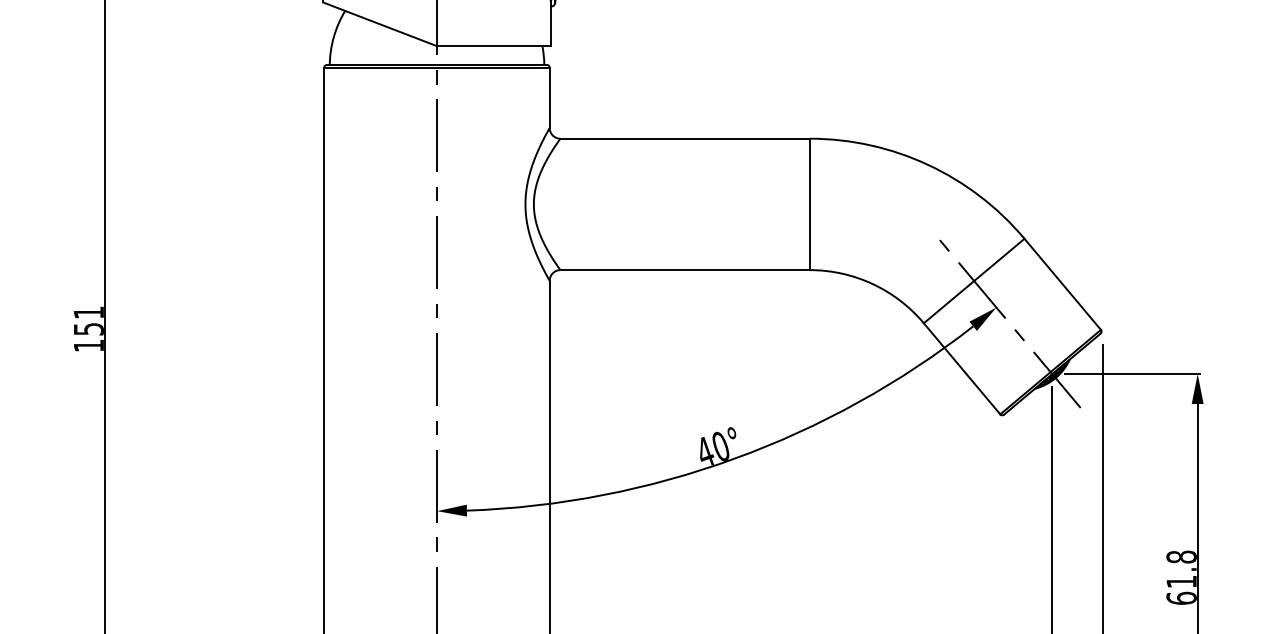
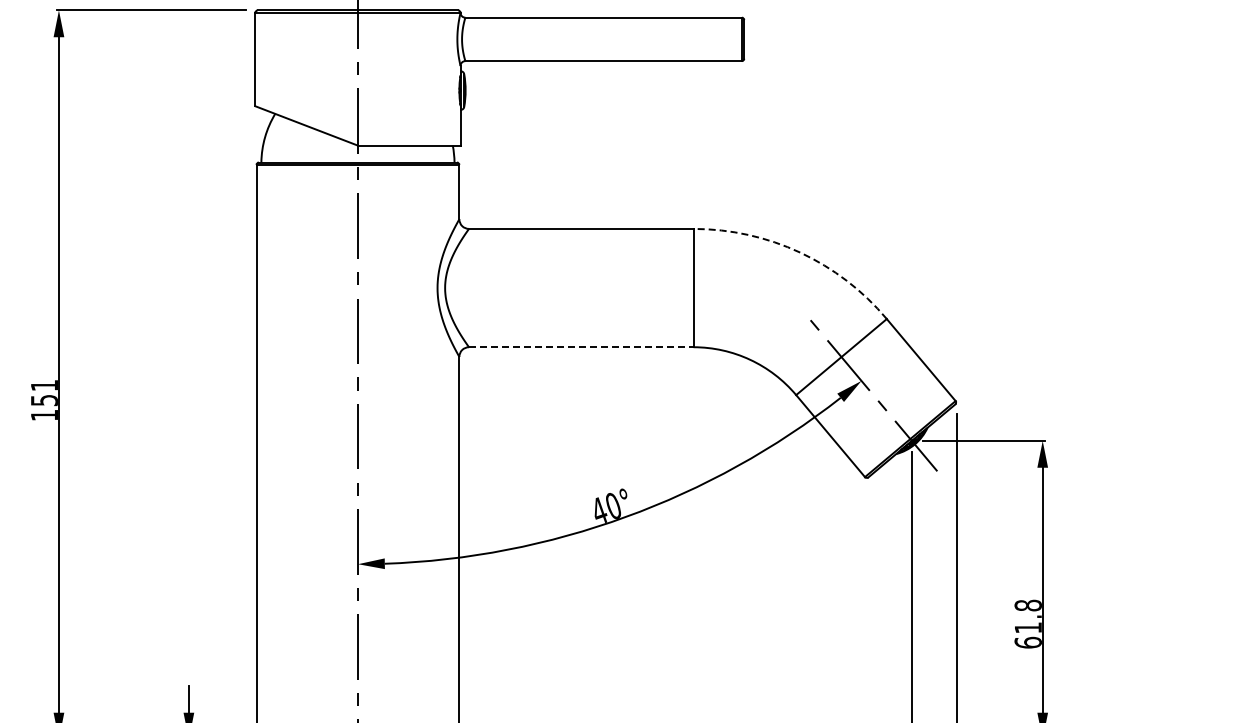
arc: (928, 164) -> (800, 252), solid -> dashed
line: (685, 270) -> (581, 347), solid -> dashed

